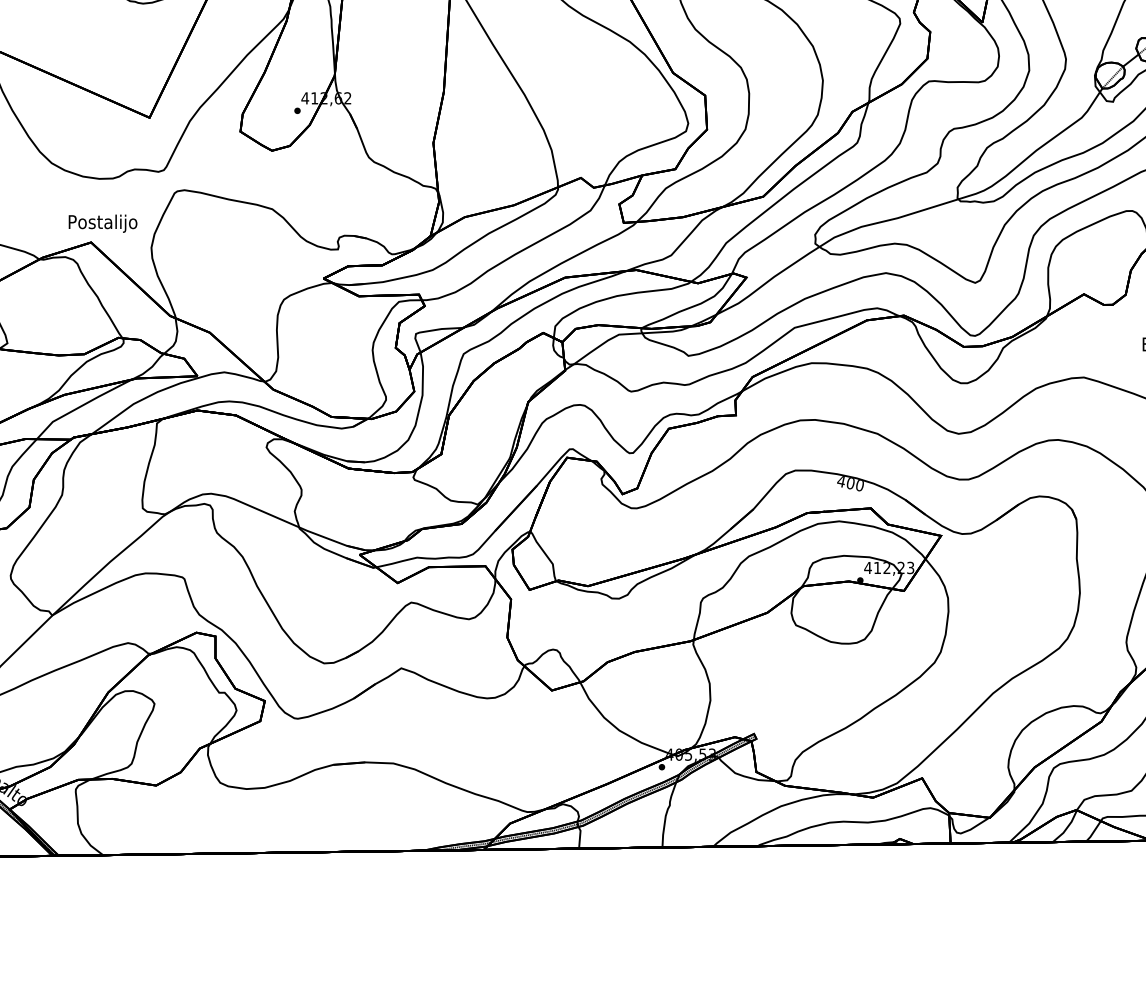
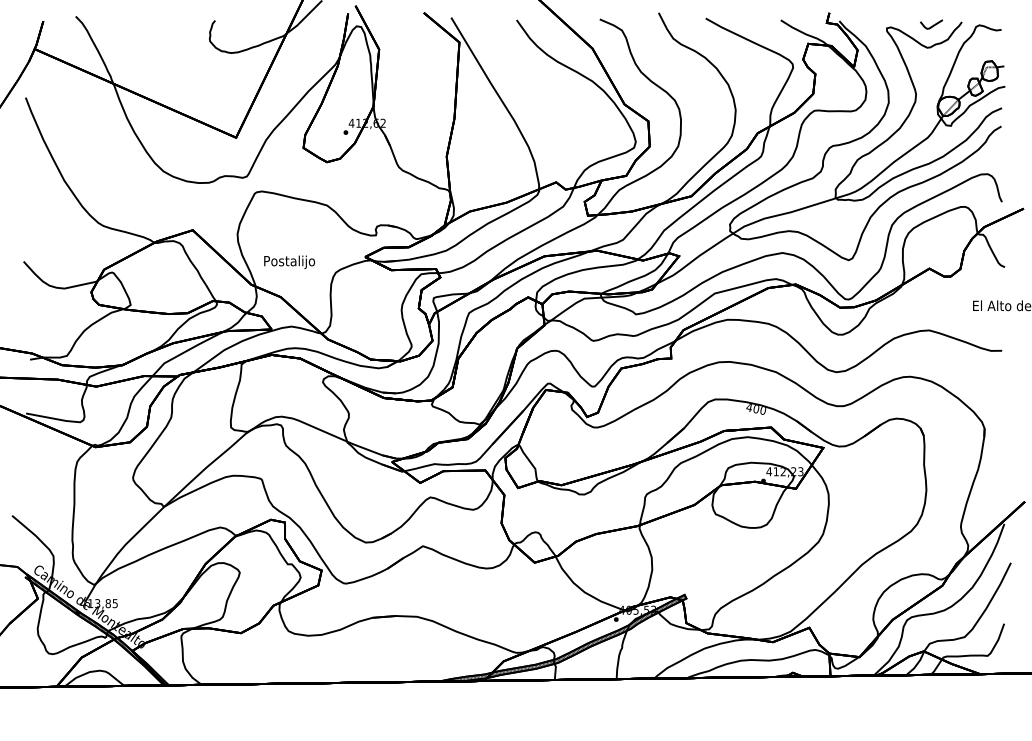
text: (102, 222) -> (289, 261), moved

